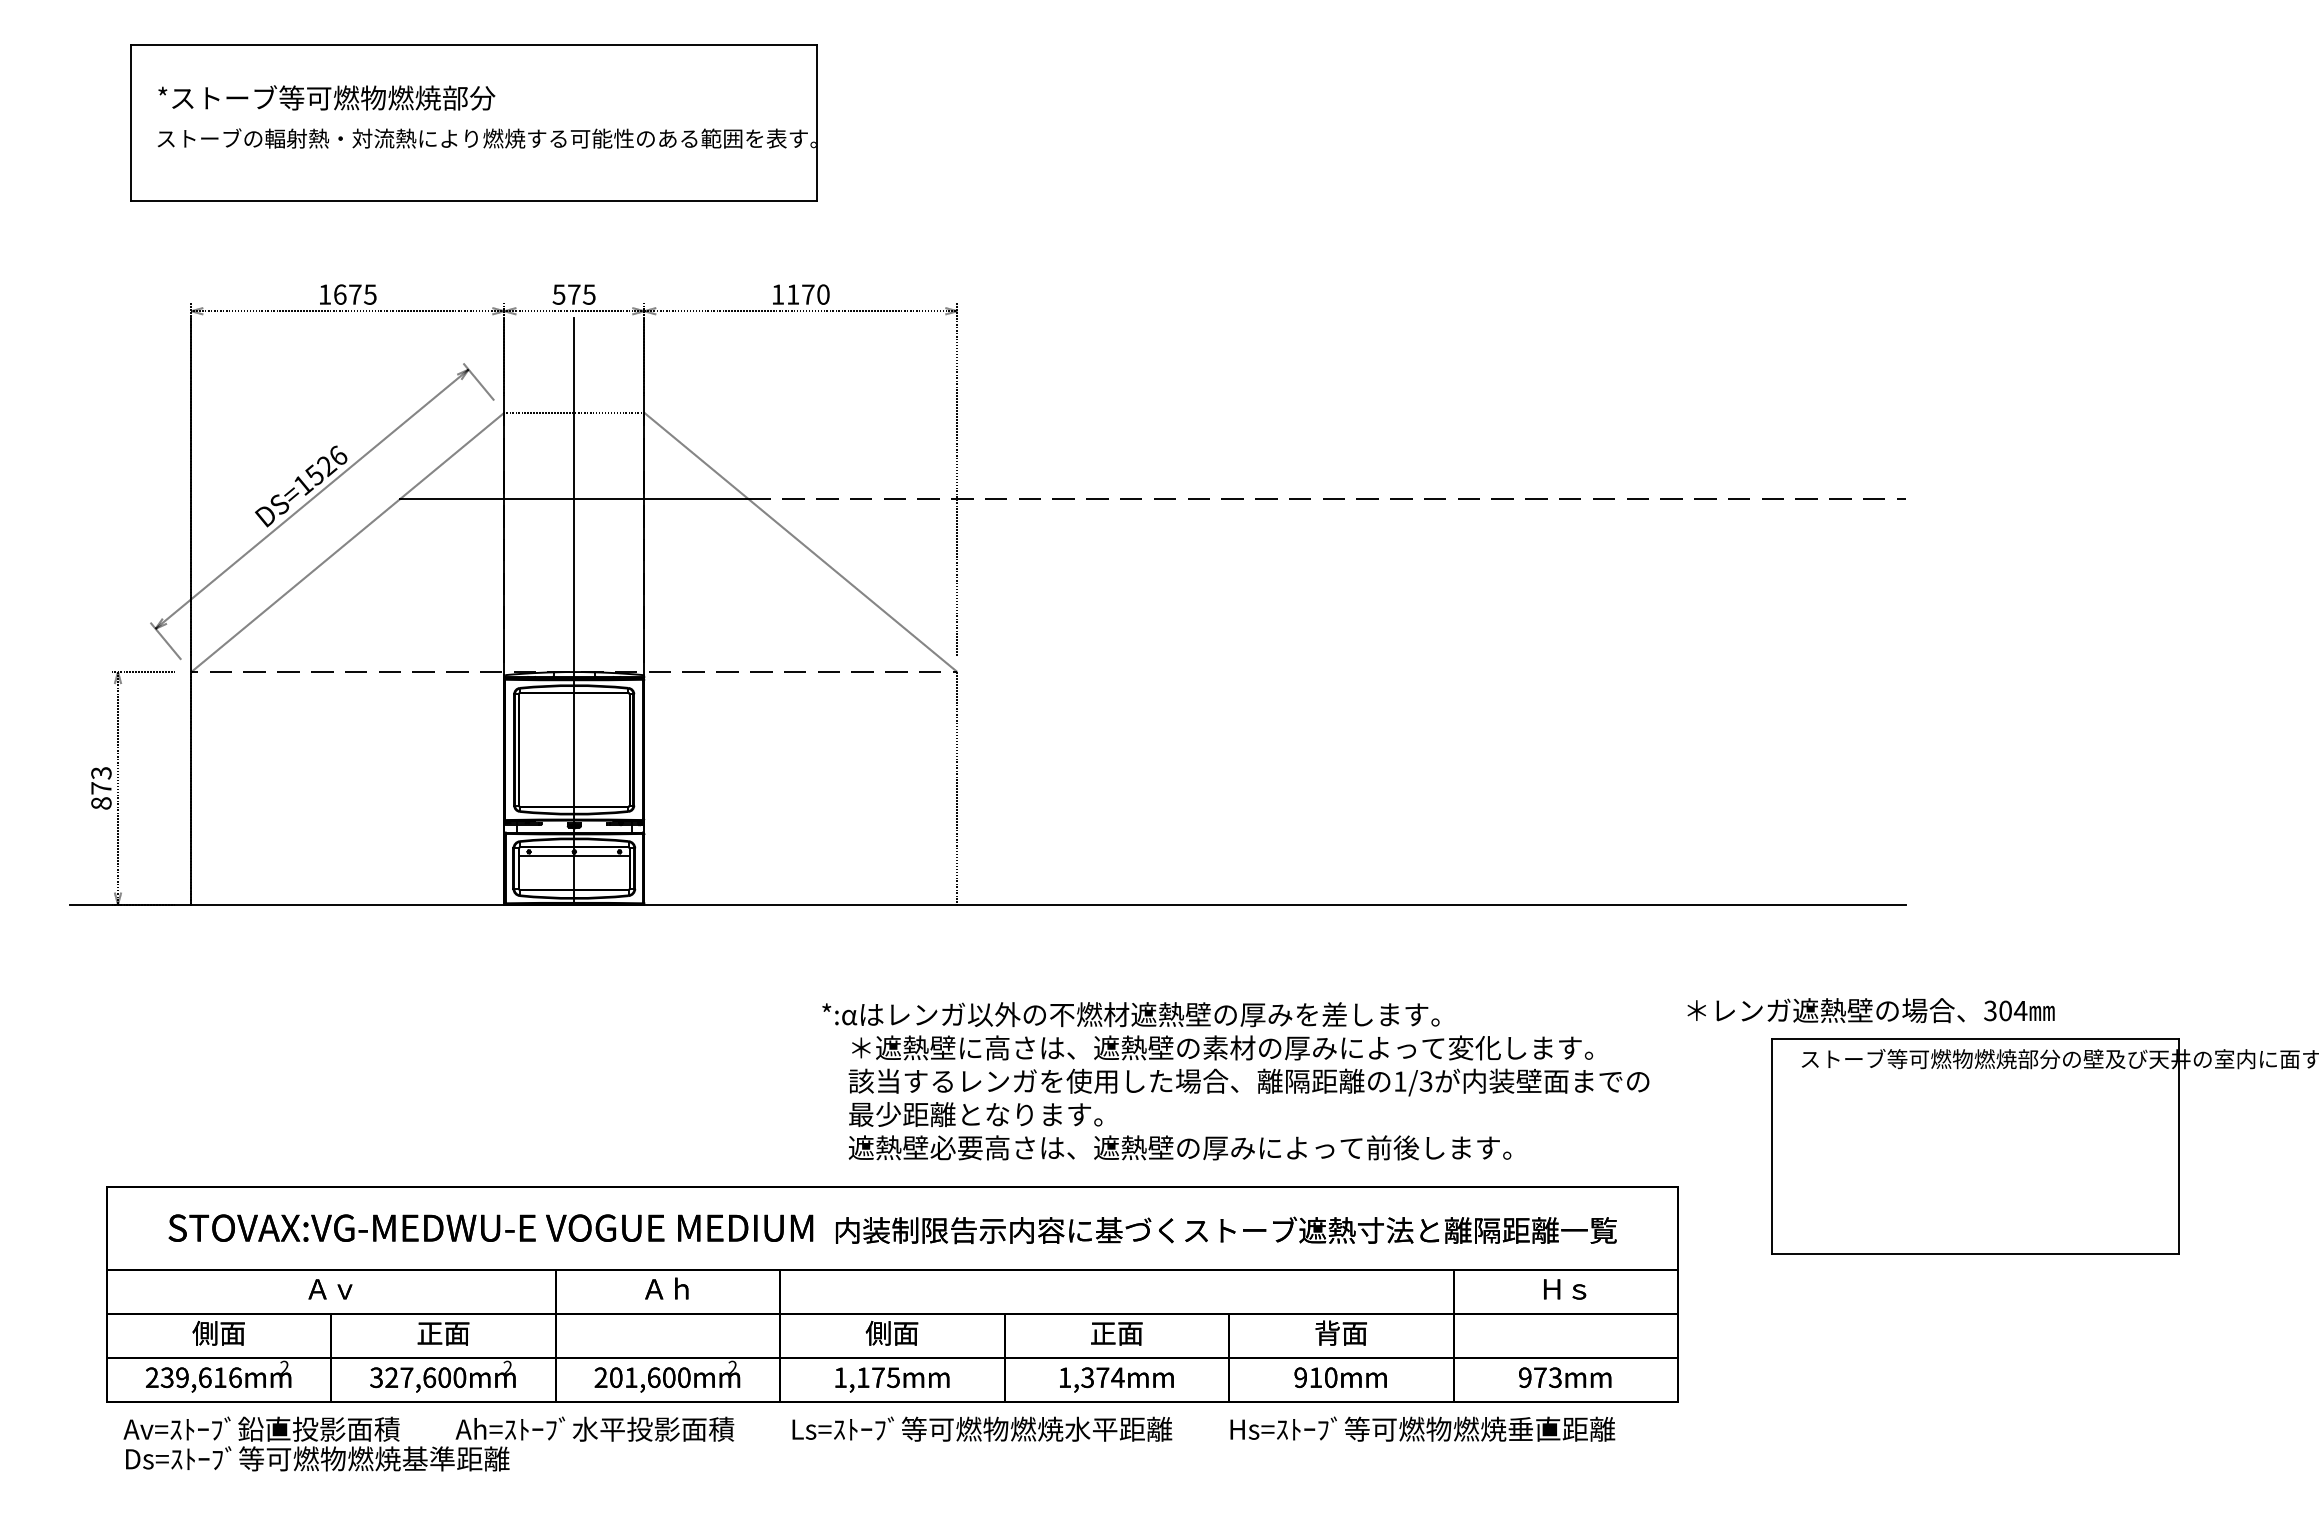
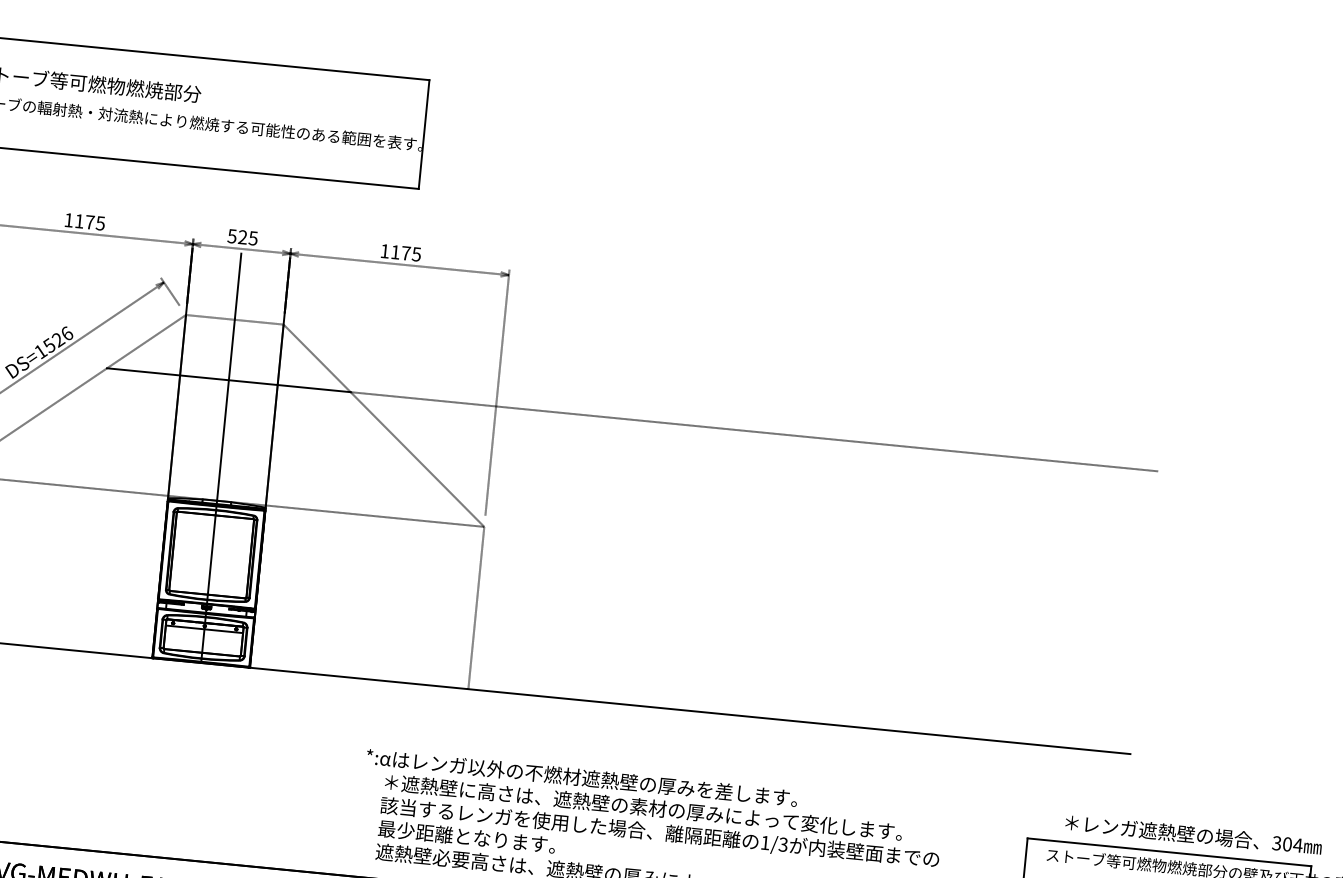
text: (340, 294) -> (79, 221), 1675 -> 1175
text: (574, 294) -> (243, 237), 575 -> 525
text: (822, 294) -> (416, 254), 1170 -> 1175
text: (1870, 1010) -> (1193, 834), moved

